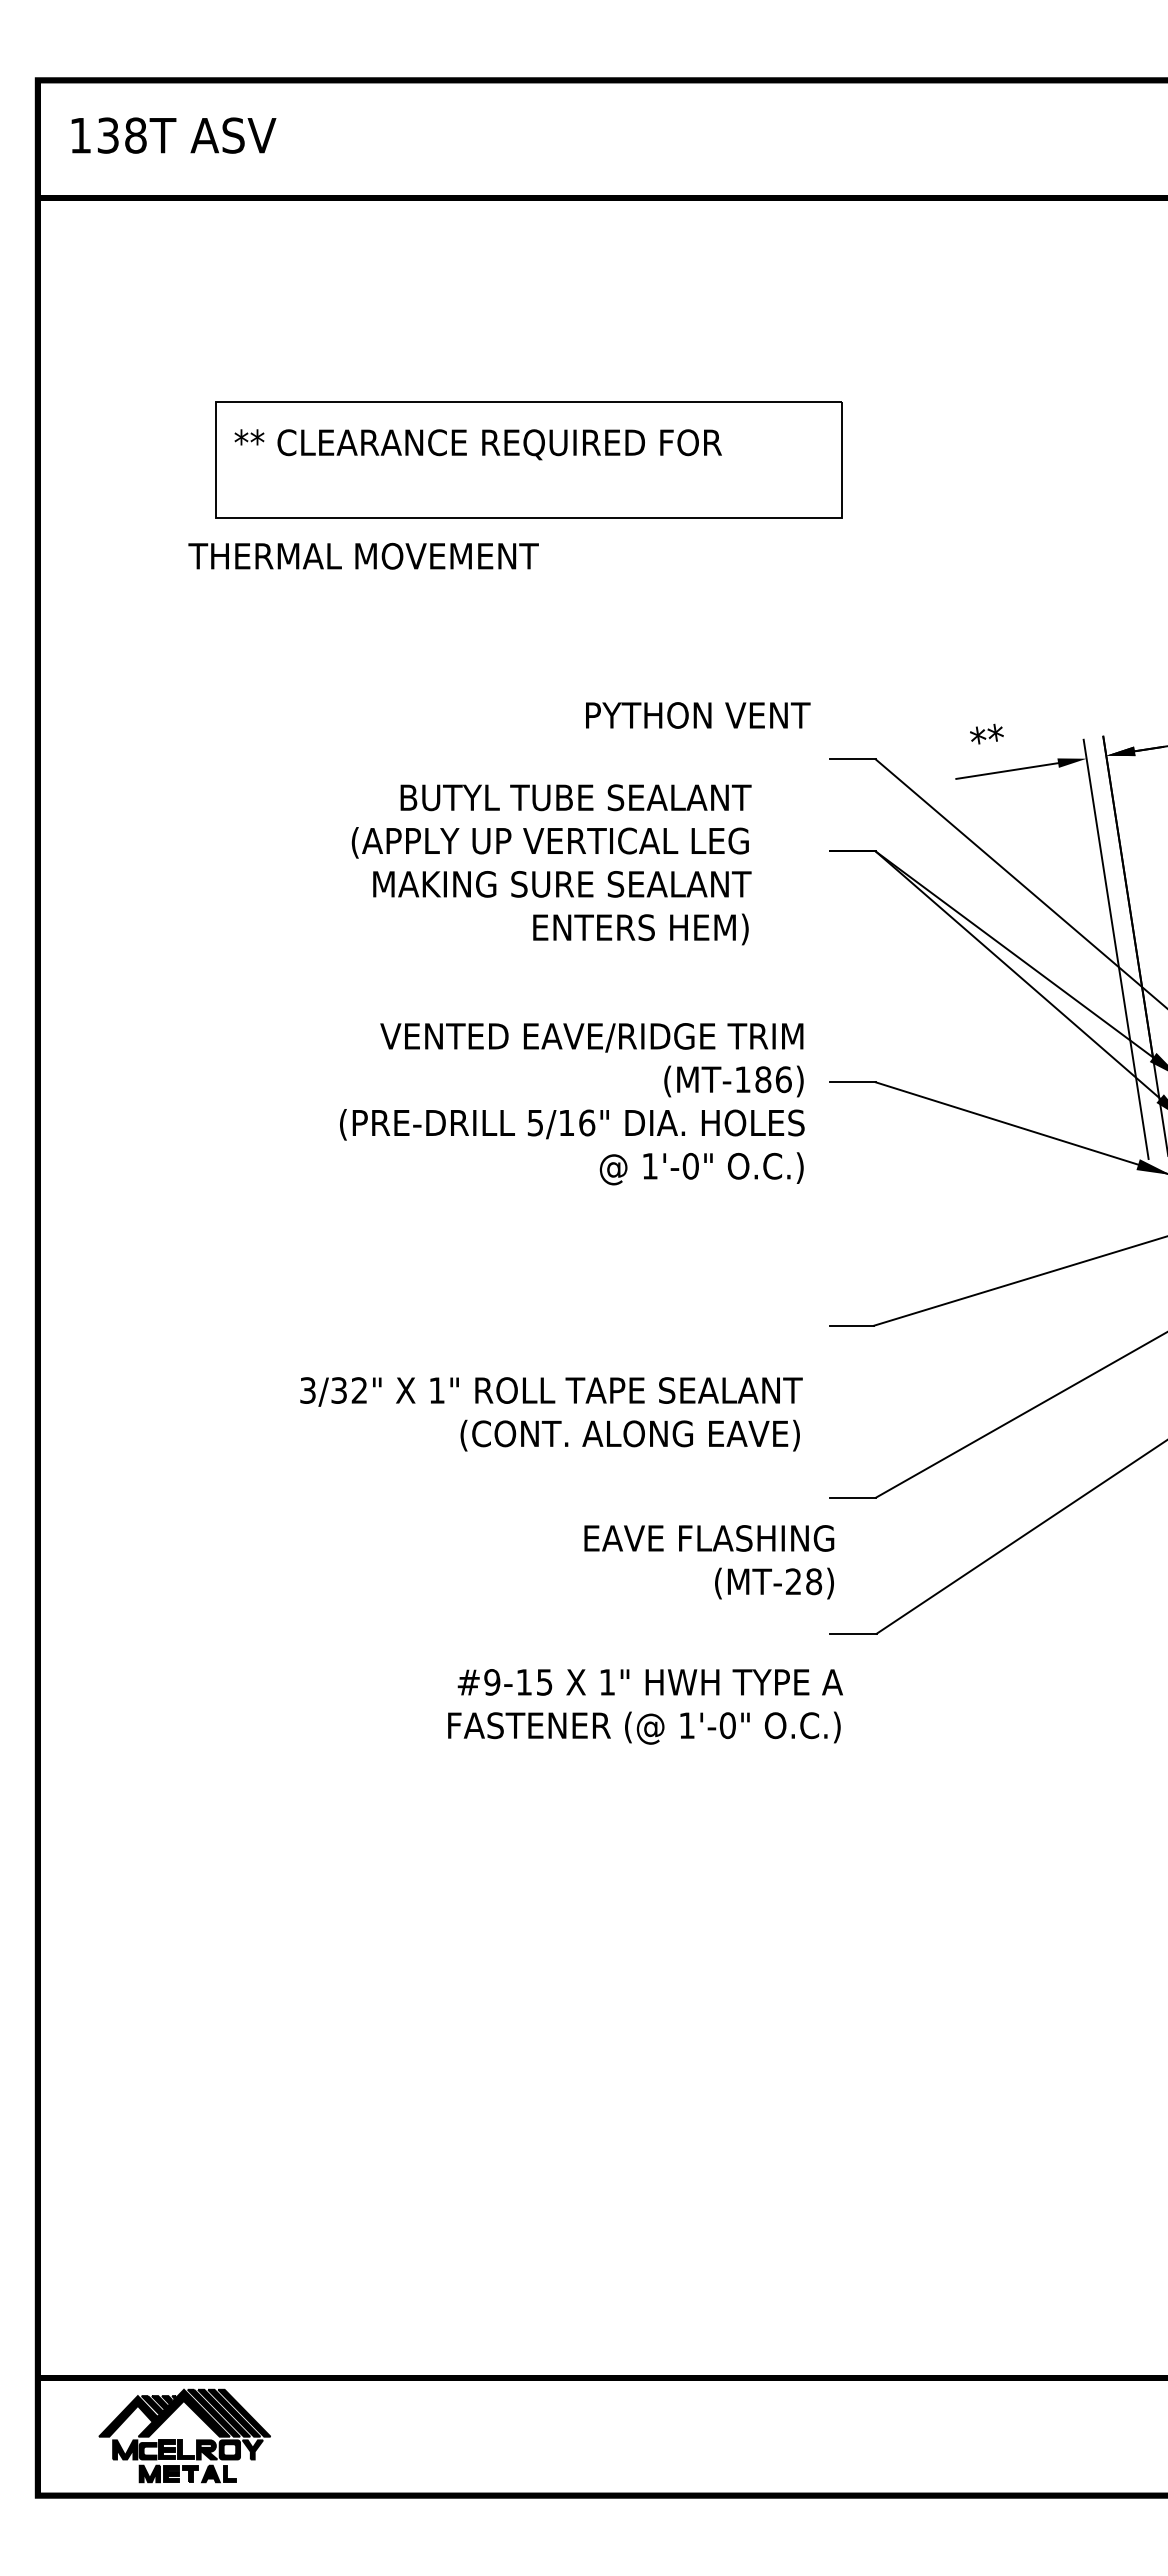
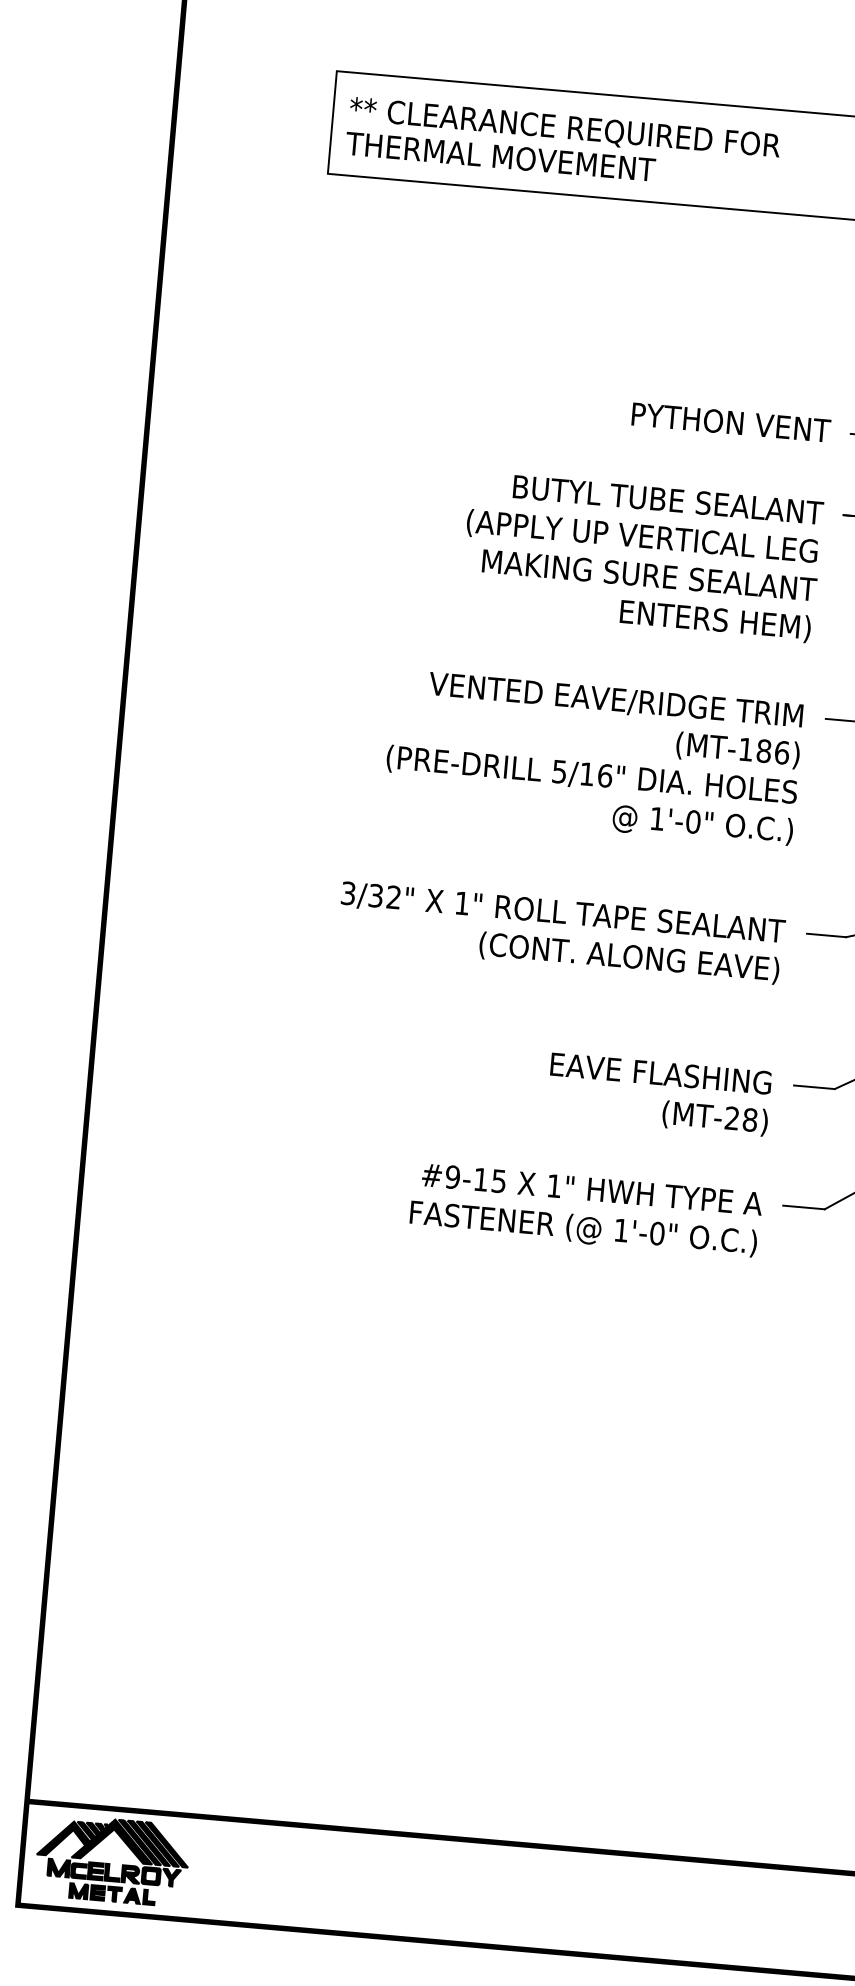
text: (363, 555) -> (500, 156), moved
text: (698, 715) -> (731, 422), moved
text: (551, 864) -> (641, 557), moved
text: (572, 1104) -> (593, 758), moved
text: (551, 1414) -> (561, 933), moved
text: (709, 1562) -> (659, 1094), moved
text: (645, 1706) -> (586, 1210), moved
part: (184, 2435) -> (112, 1859), moved

